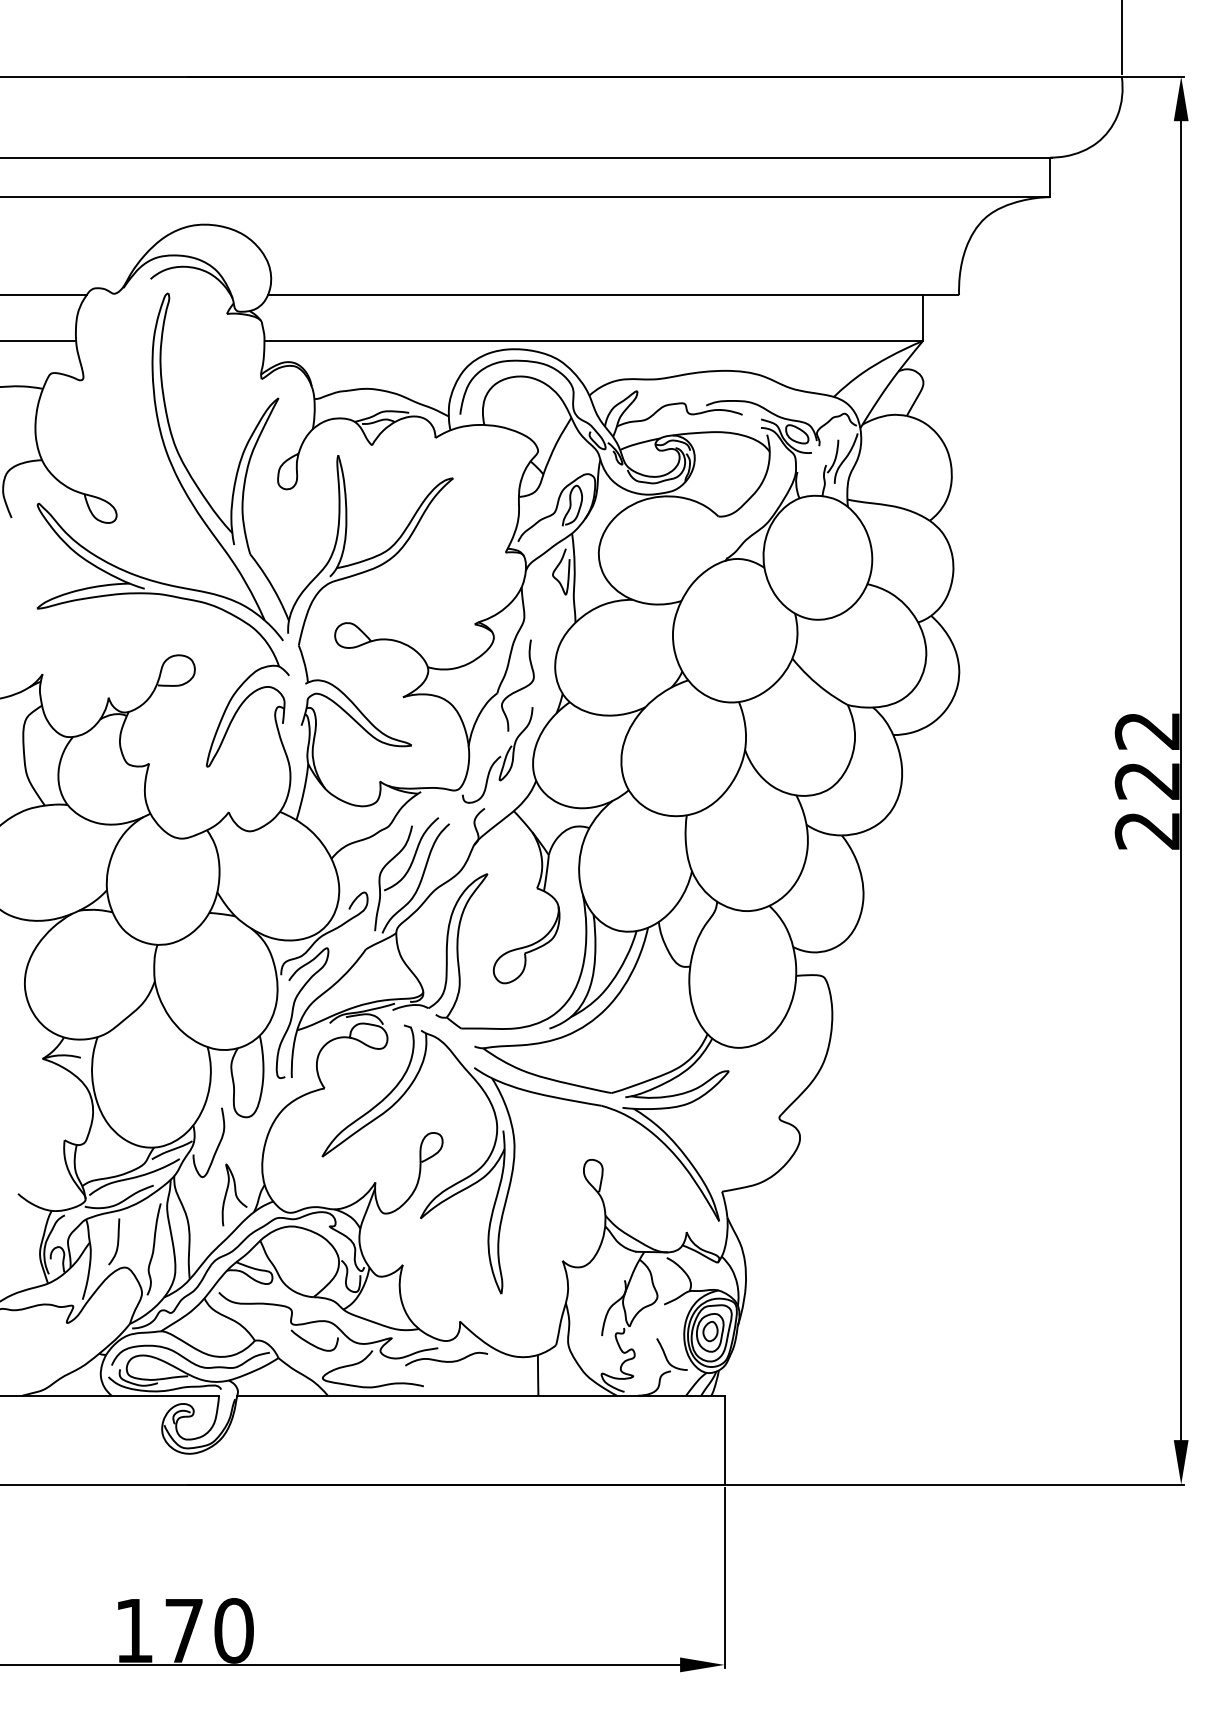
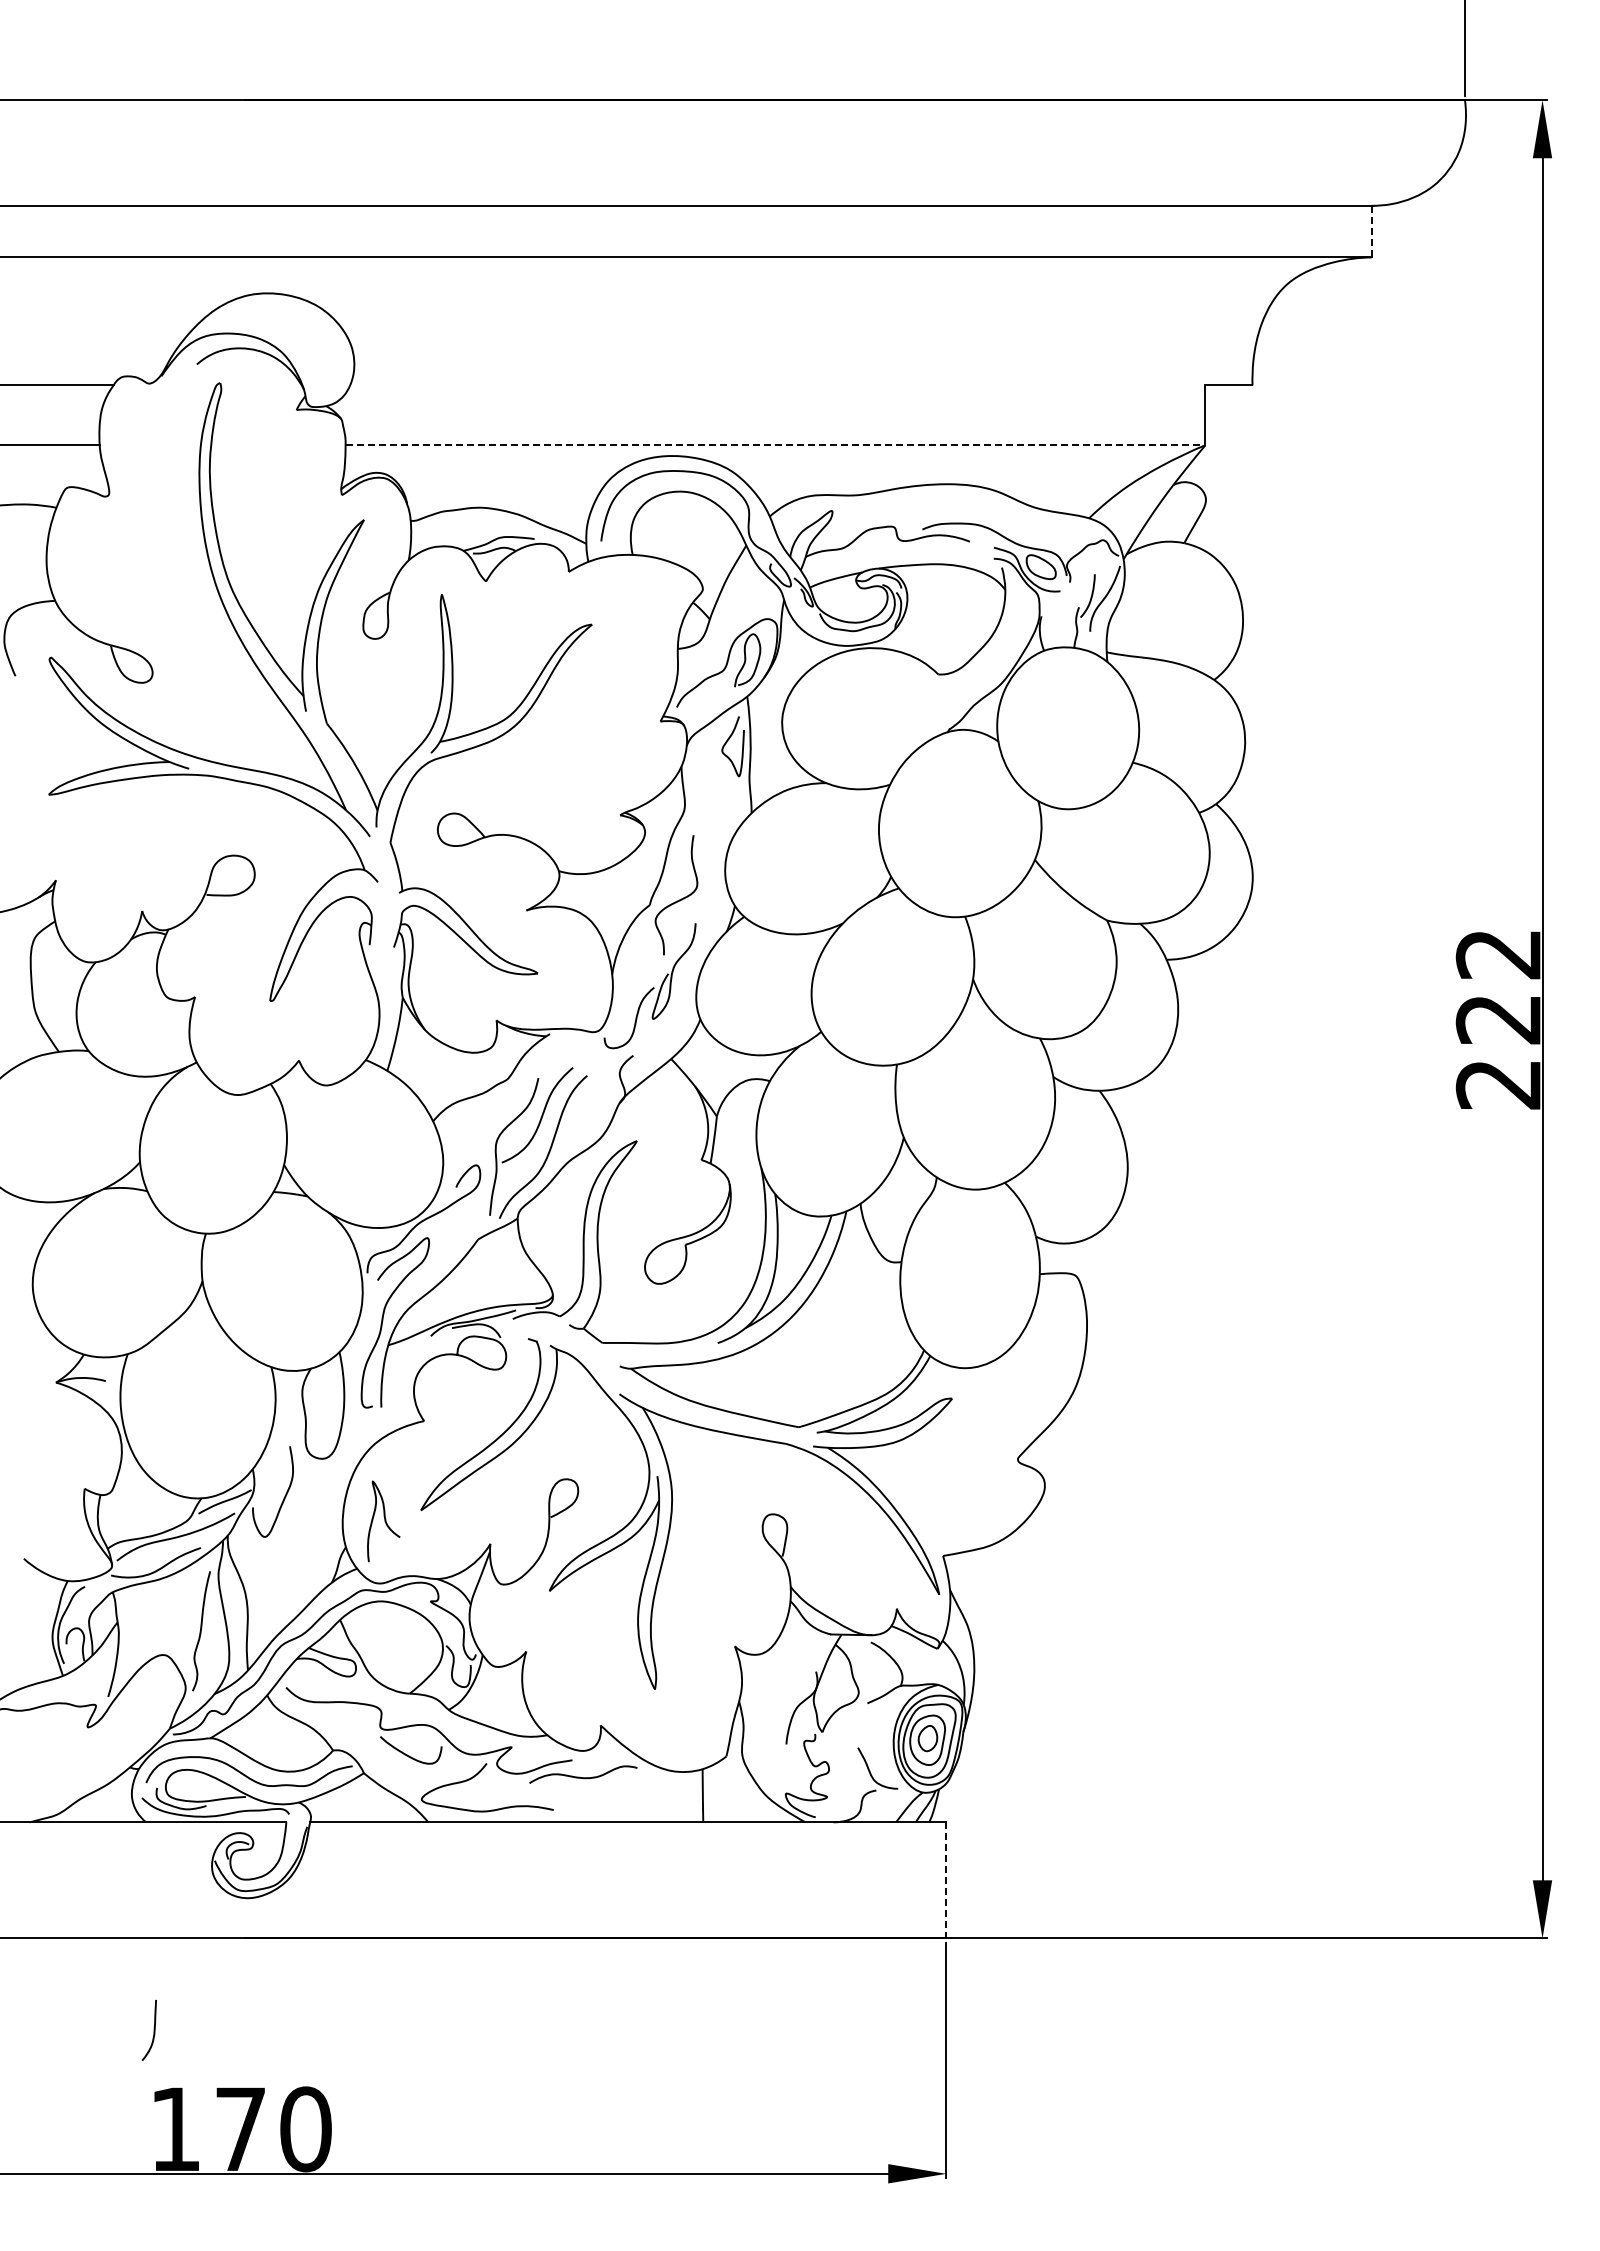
line: (1050, 177) -> (1371, 231), solid -> dashed
line: (595, 295) -> (777, 385), removed
line: (593, 341) -> (775, 445), solid -> dashed
curve: (235, 1195) -> (384, 1521), moved
curve: (117, 1241) -> (153, 2030), moved
line: (724, 1440) -> (946, 1880), solid -> dashed

